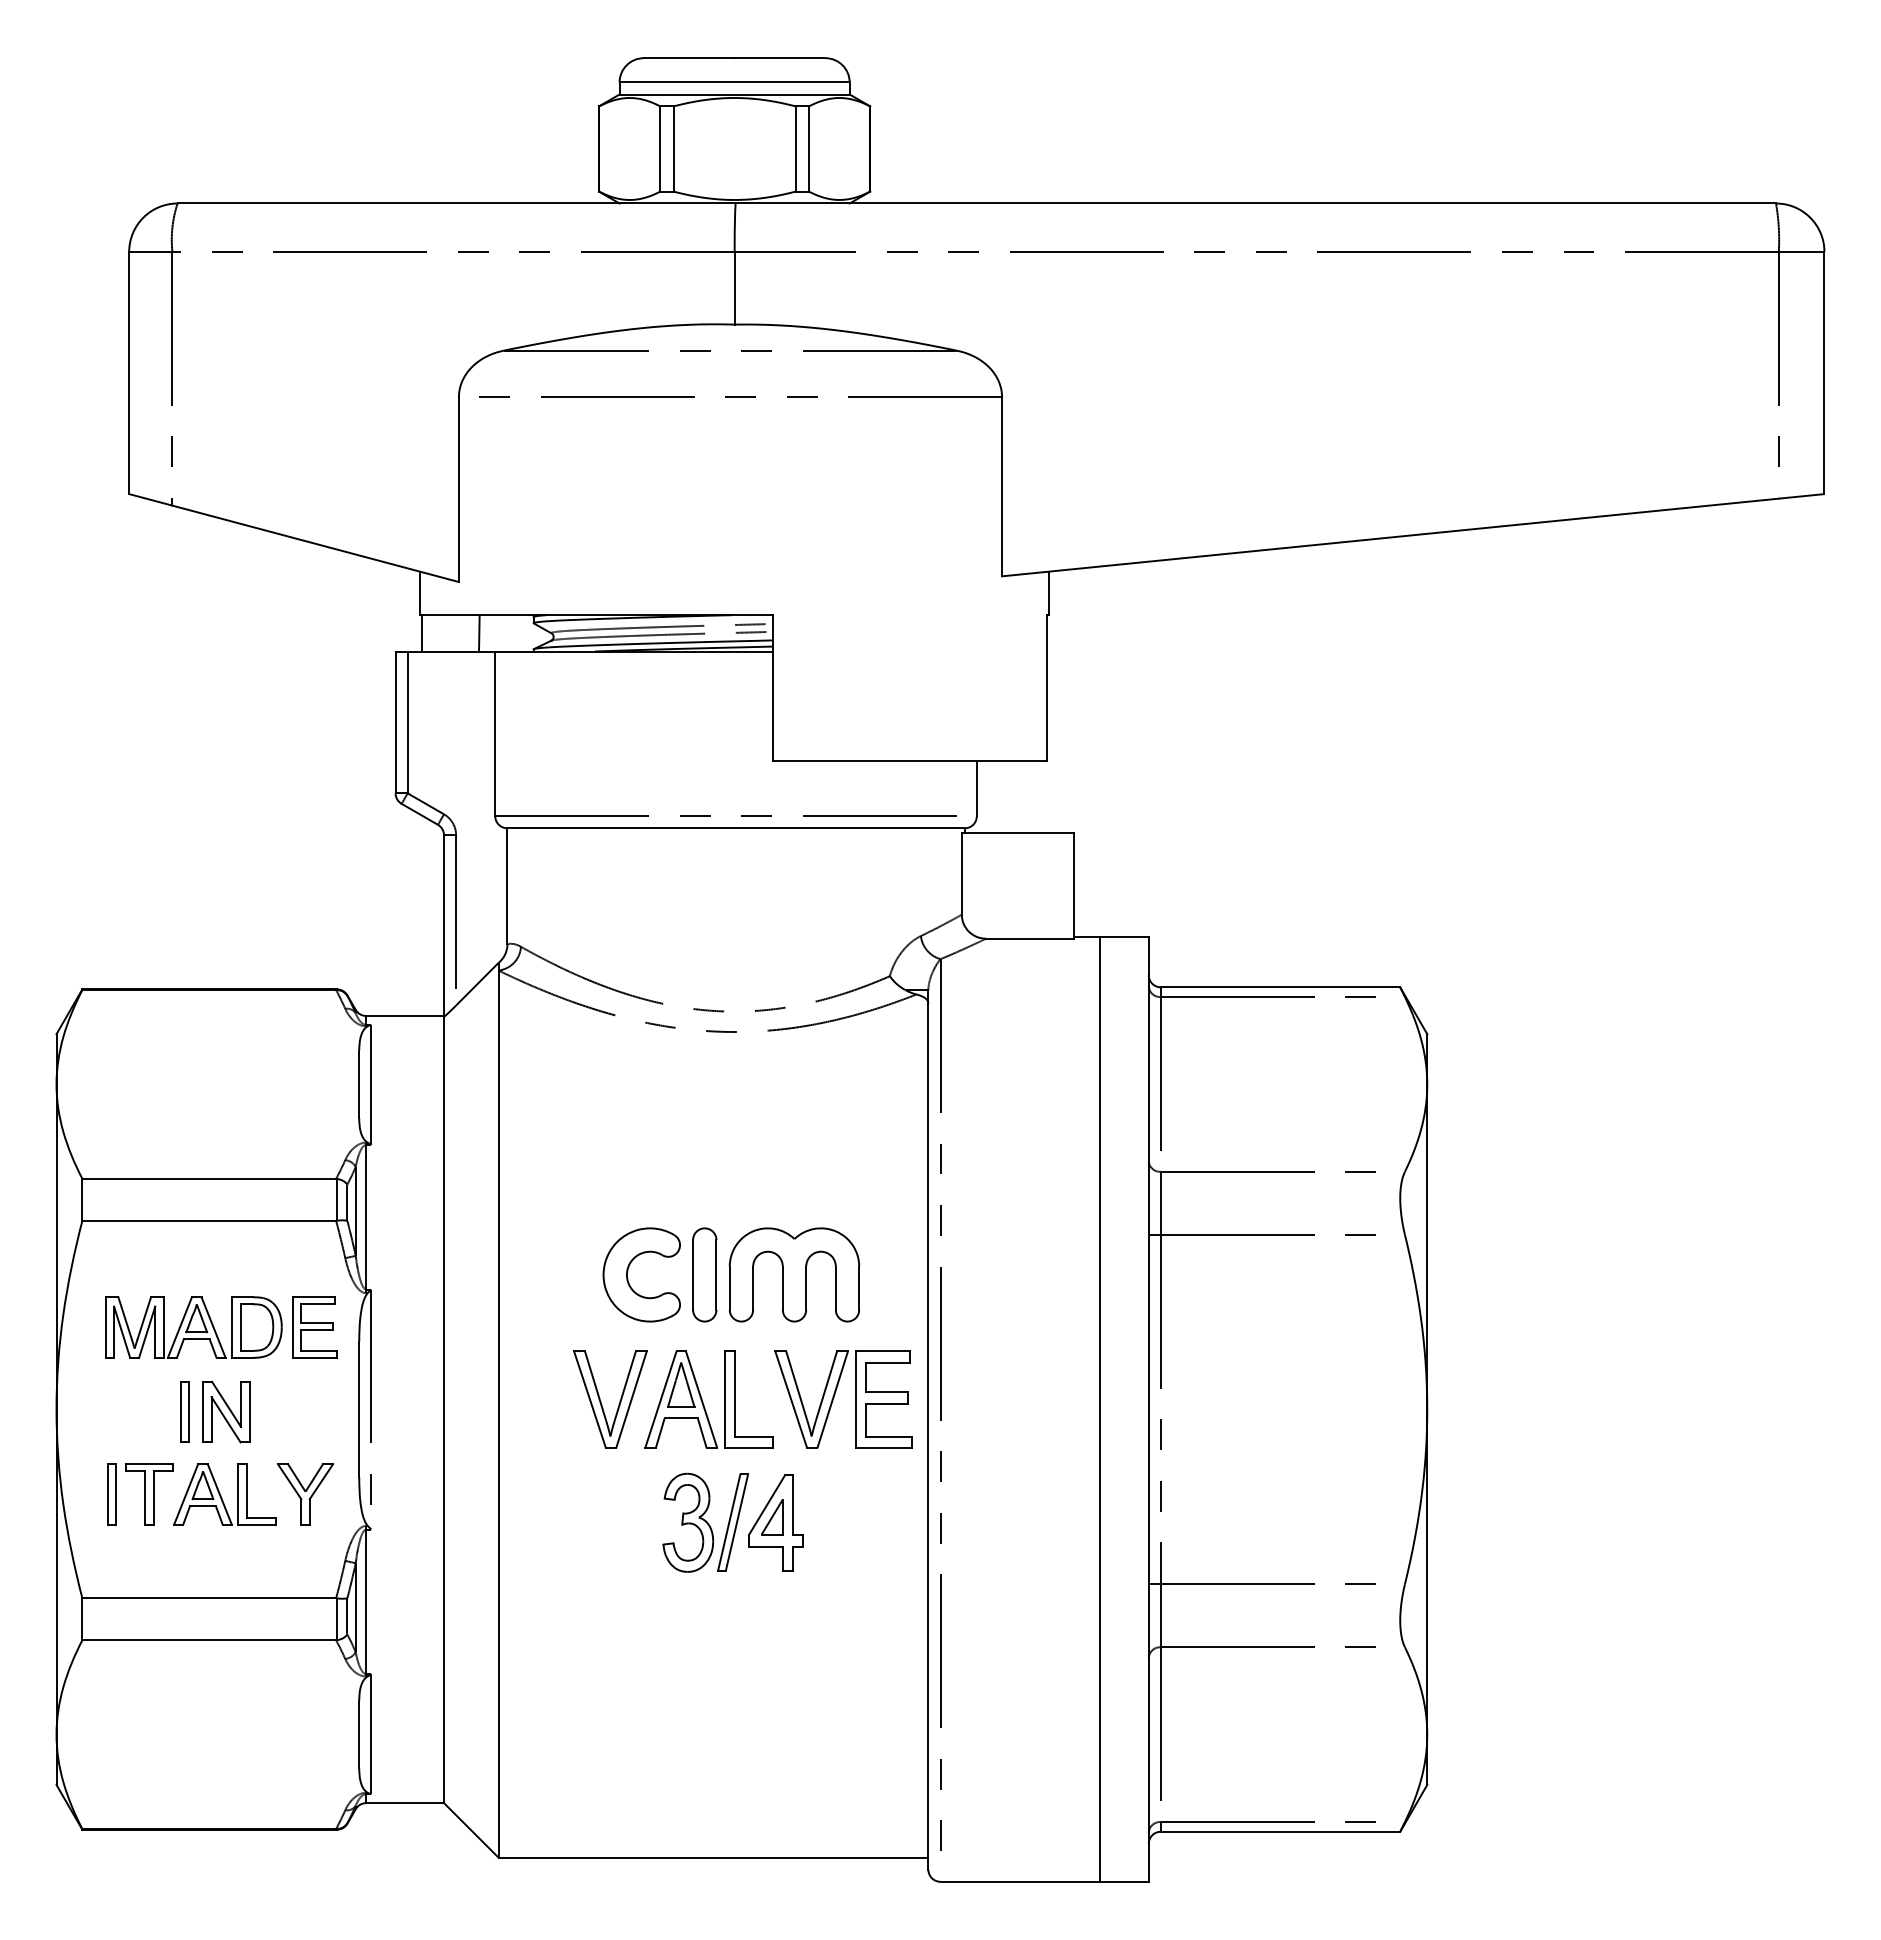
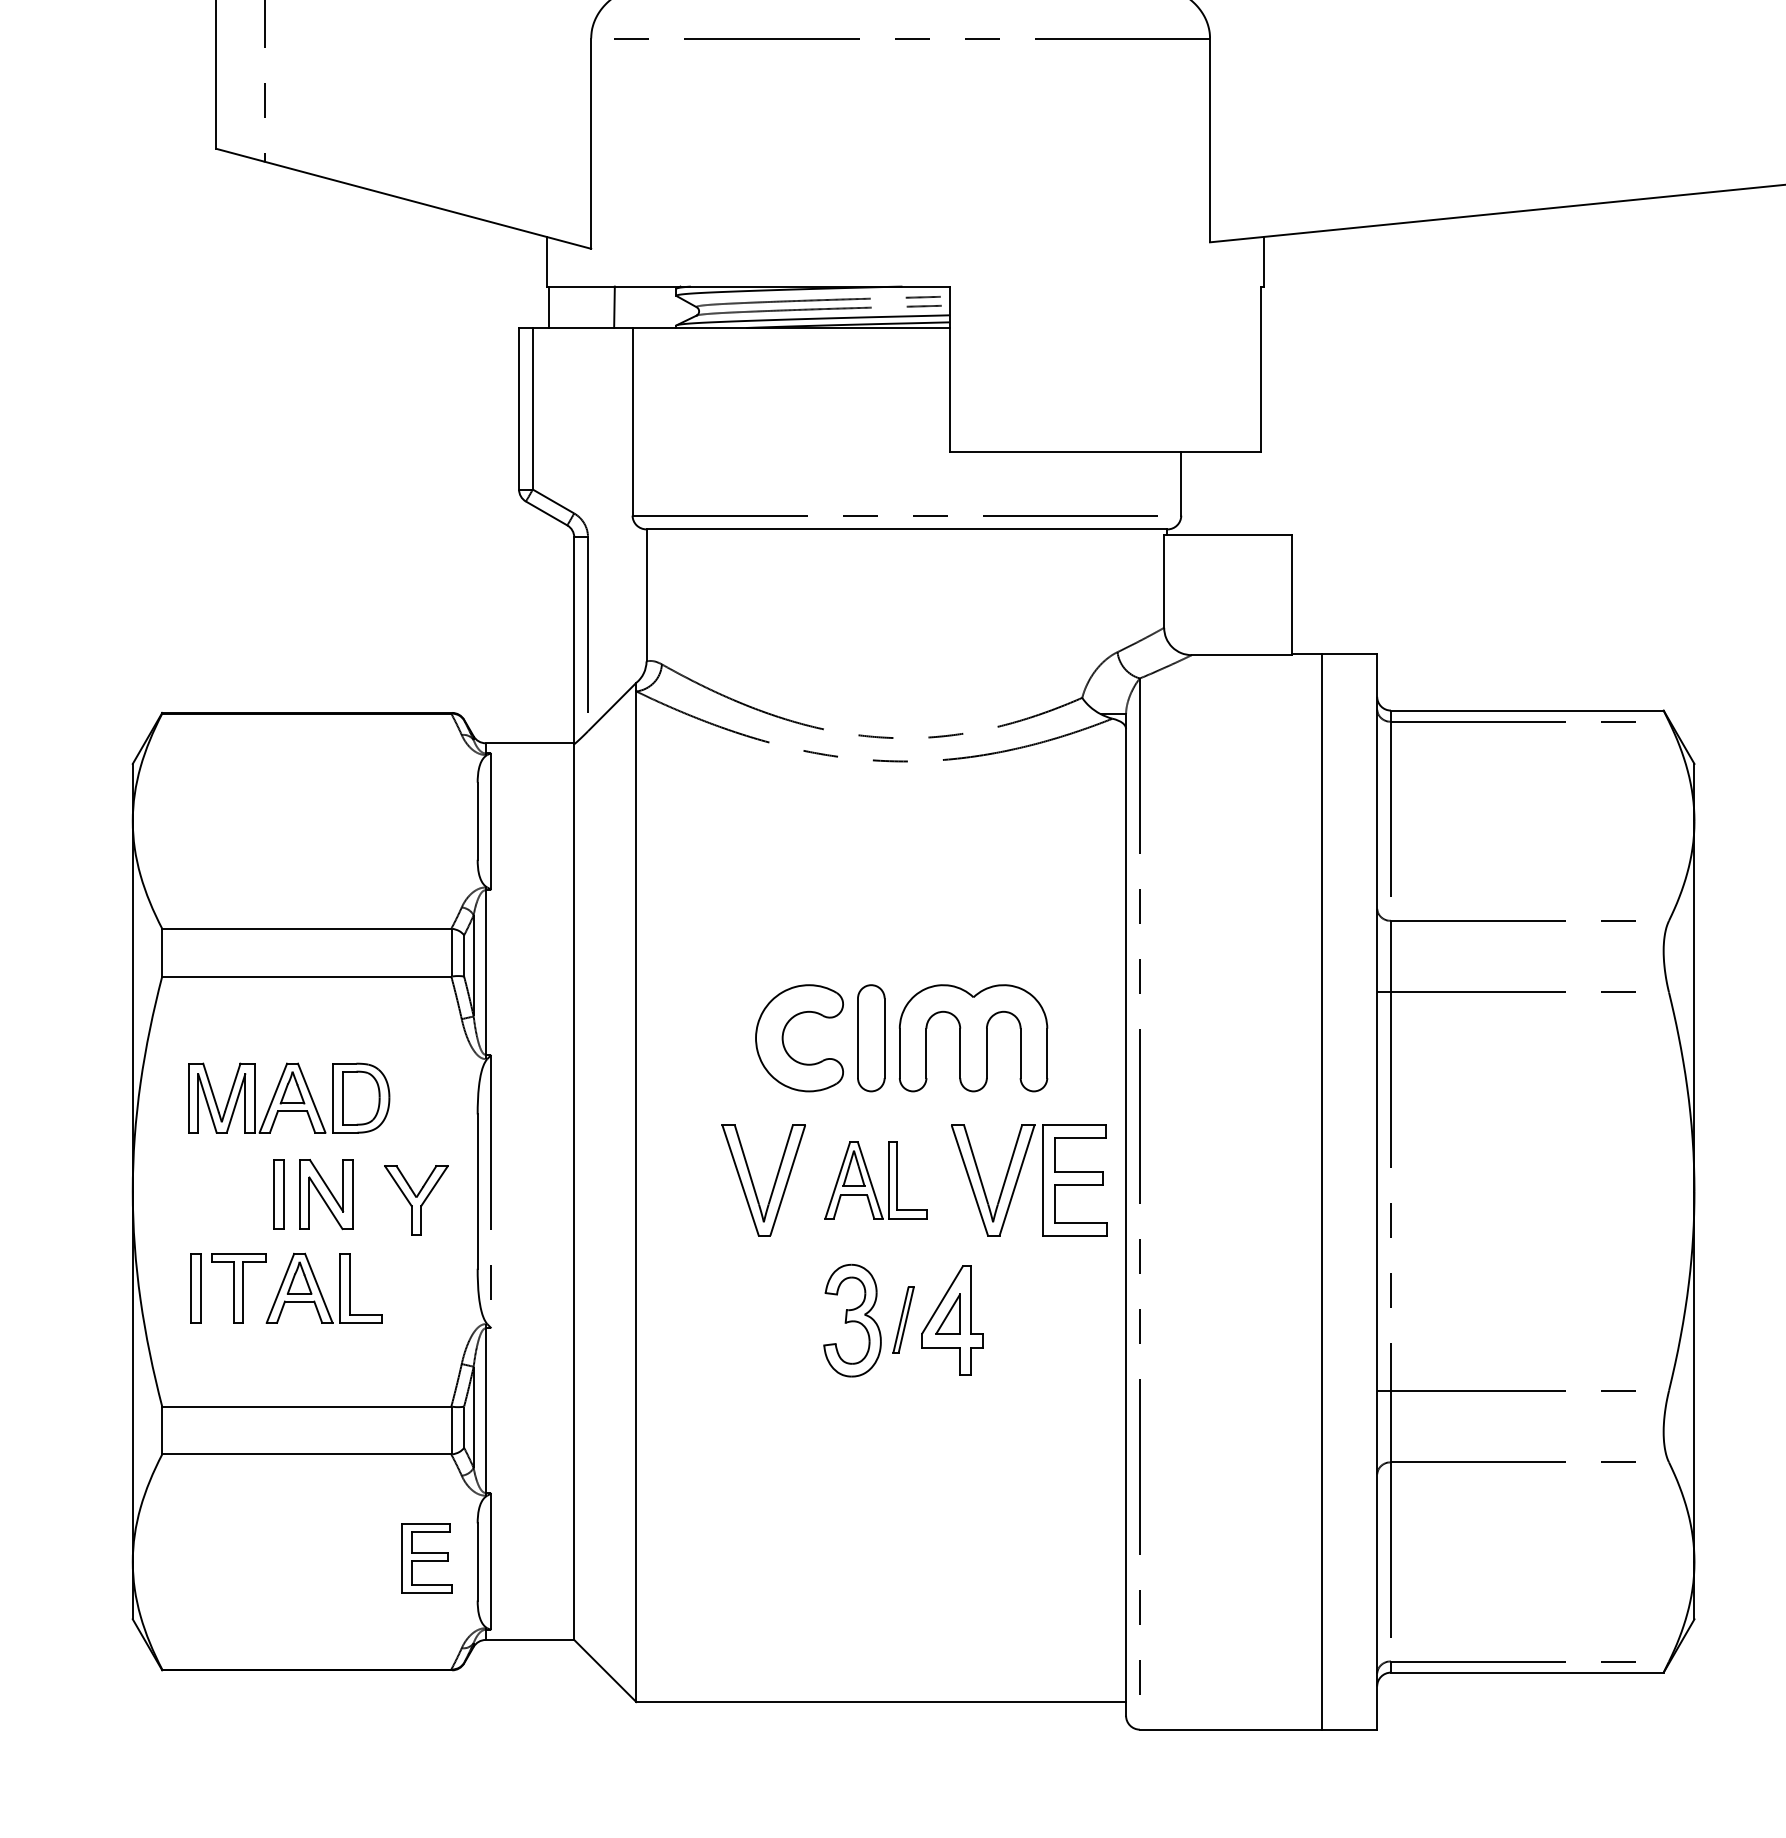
part: (314, 1327) -> (426, 1558), moved
part: (708, 1399) -> (875, 1180), size x0.7
part: (305, 1494) -> (416, 1200), moved
part: (732, 1522) -> (902, 1320), size x0.6

